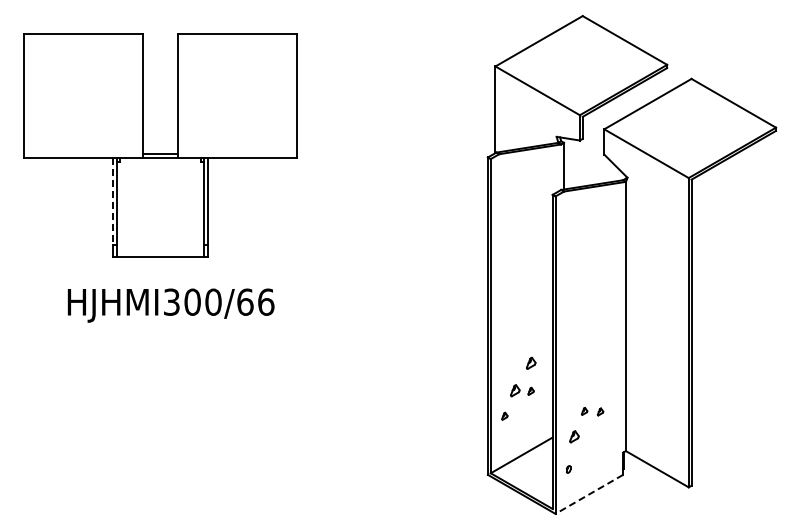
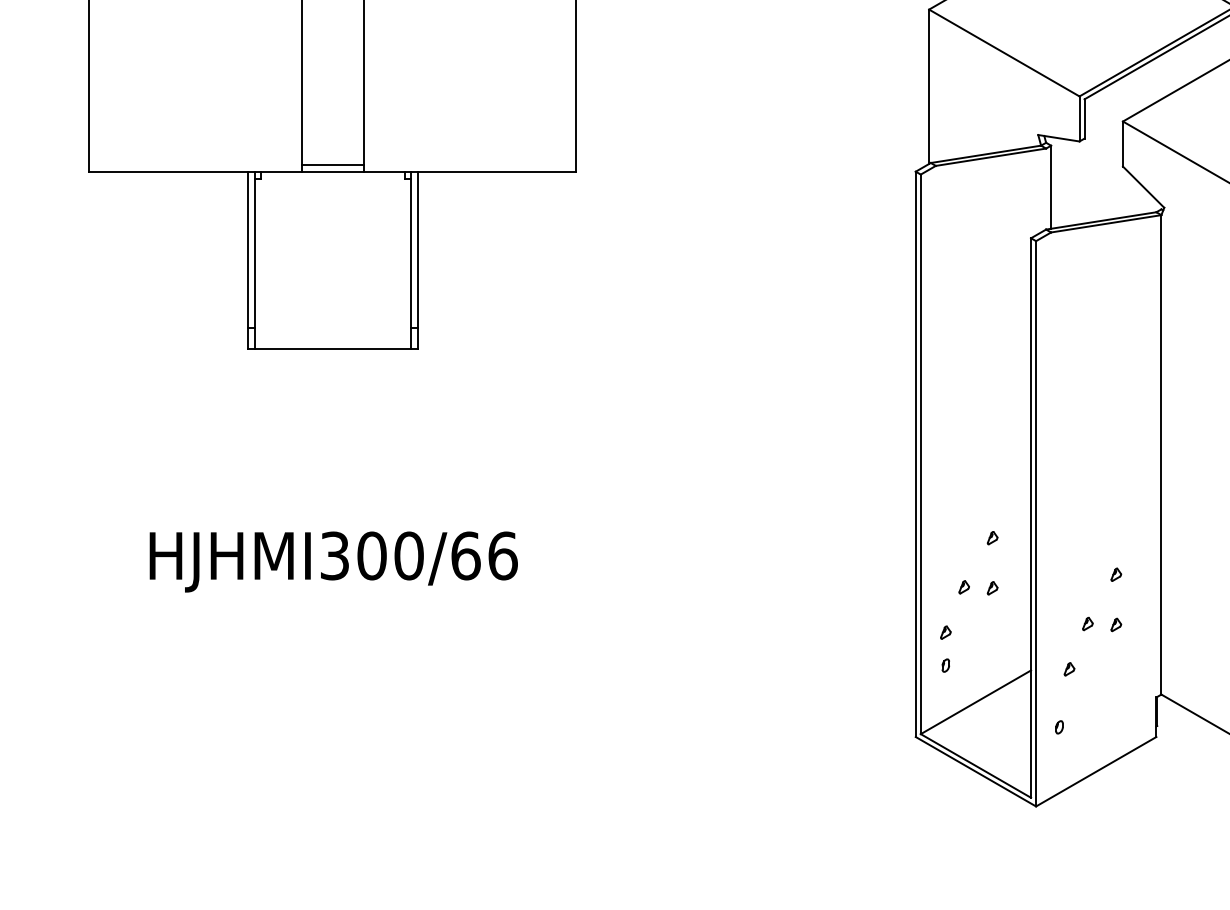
line: (112, 201) -> (247, 250), dashed -> solid
text: (170, 305) -> (332, 561), moved
part: (530, 362) -> (991, 536), size x0.62
part: (600, 383) -> (1116, 574), added
part: (514, 390) -> (963, 586), size x0.62
part: (504, 434) -> (945, 665), added
part: (573, 436) -> (1068, 668), size x0.62
line: (589, 494) -> (1096, 771), dashed -> solid

